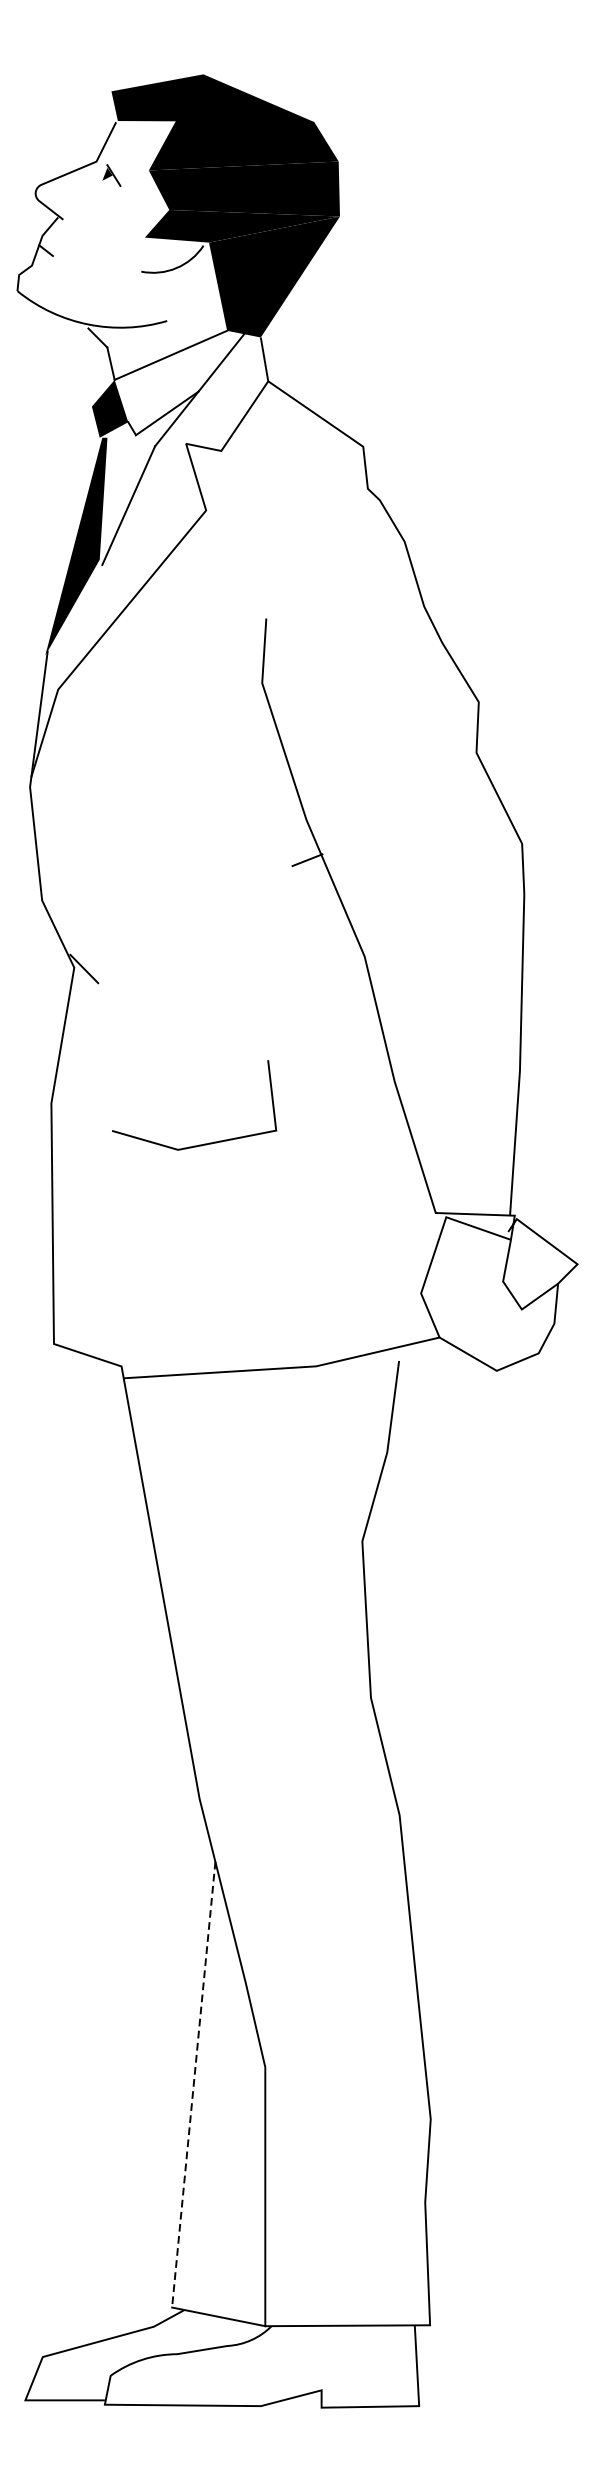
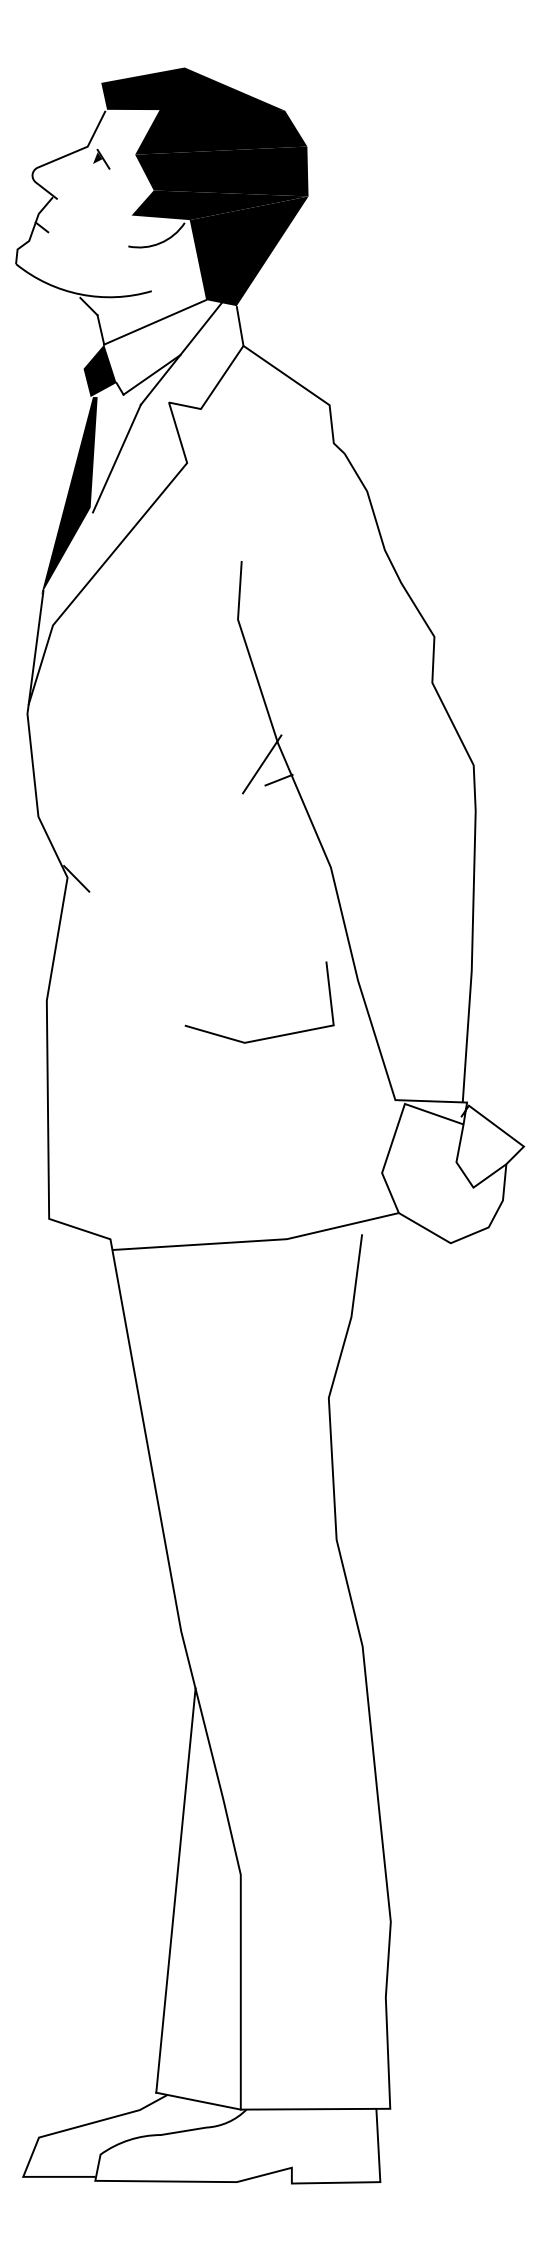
line: (289, 842) -> (262, 764), added
line: (201, 1143) -> (265, 1037), moved
line: (193, 2085) -> (175, 1891), dashed -> solid

